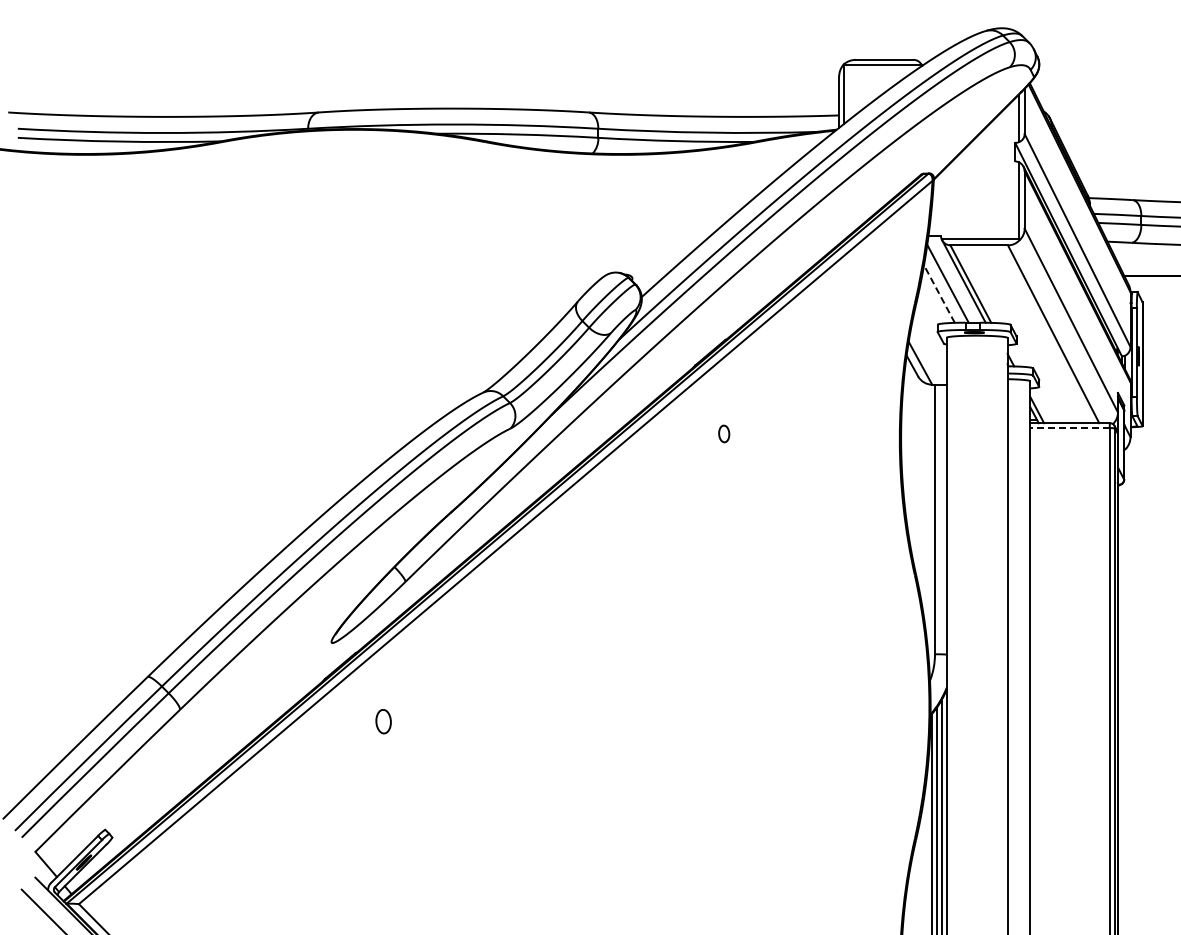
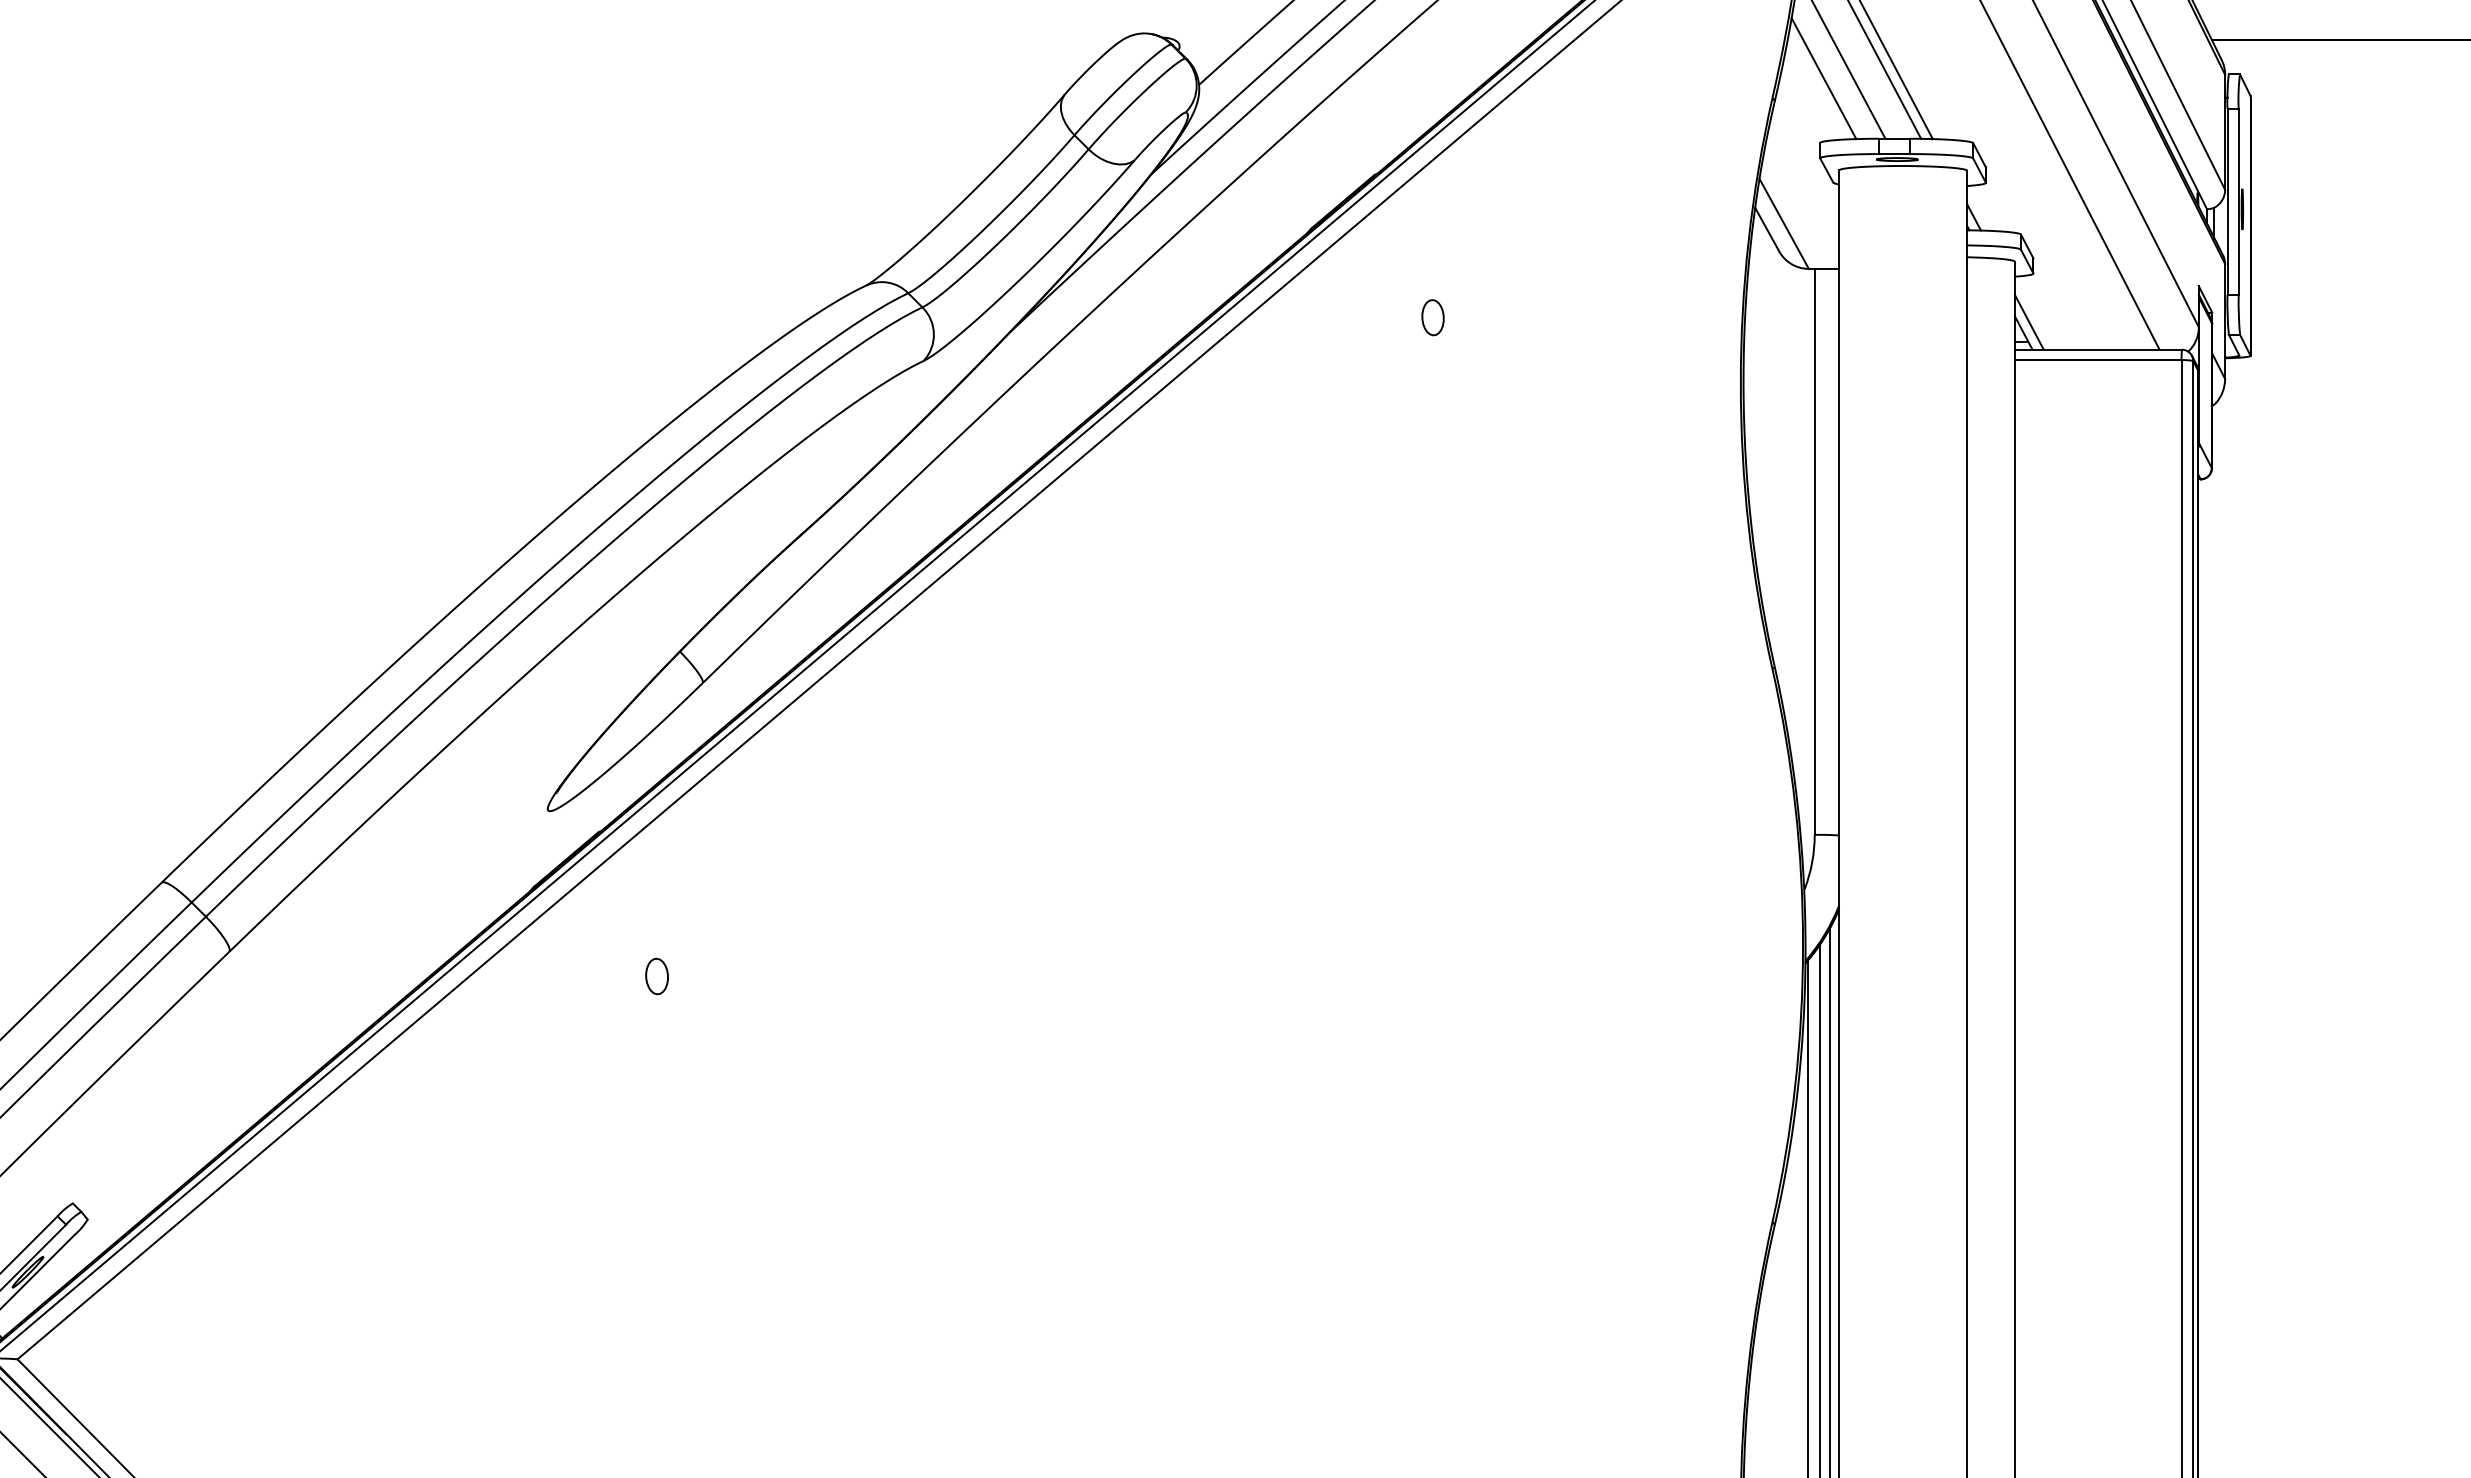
line: (939, 294) -> (1824, 79), dashed -> solid
line: (1070, 428) -> (2099, 360), dashed -> solid
part: (724, 433) -> (1433, 316), moved
part: (383, 721) -> (656, 975), size x0.71

